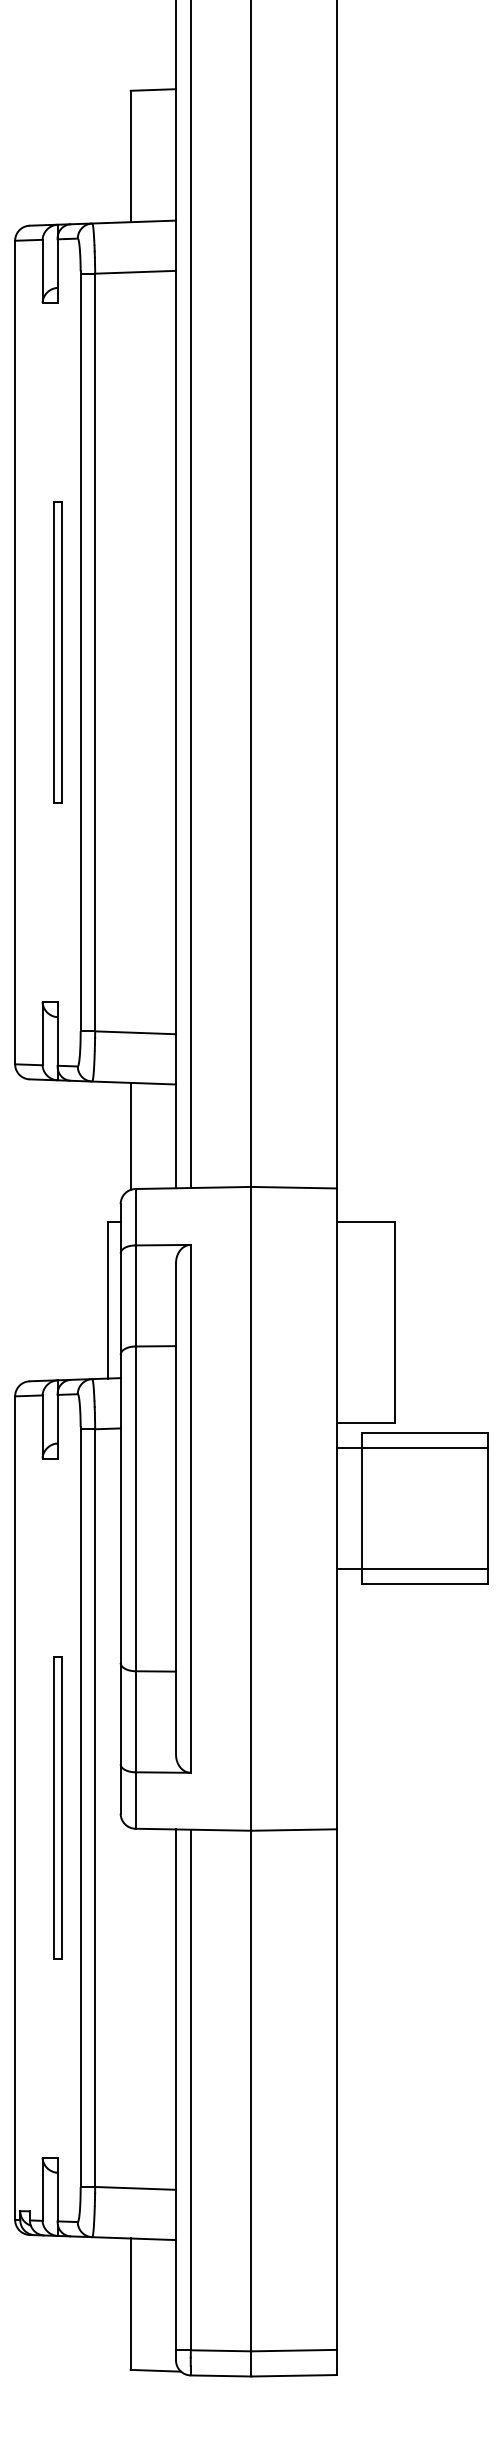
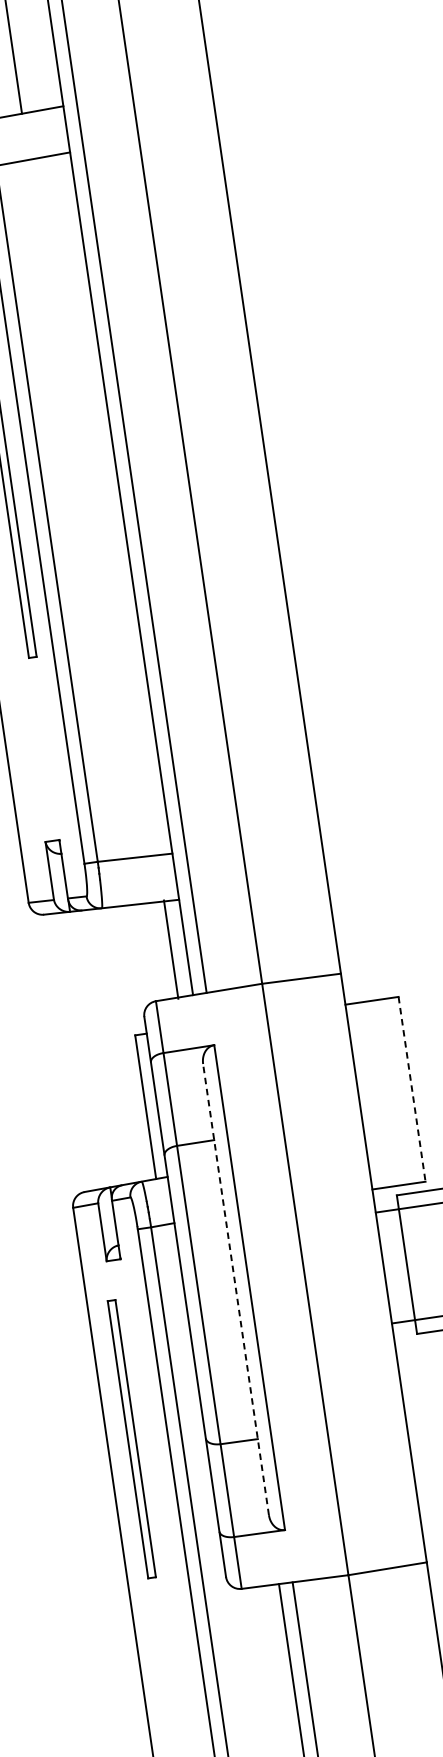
line: (130, 1135) -> (170, 948), moved
line: (394, 1322) -> (411, 1089), solid -> dashed
line: (175, 1508) -> (235, 1289), solid -> dashed
part: (57, 1807) -> (131, 1438), moved

